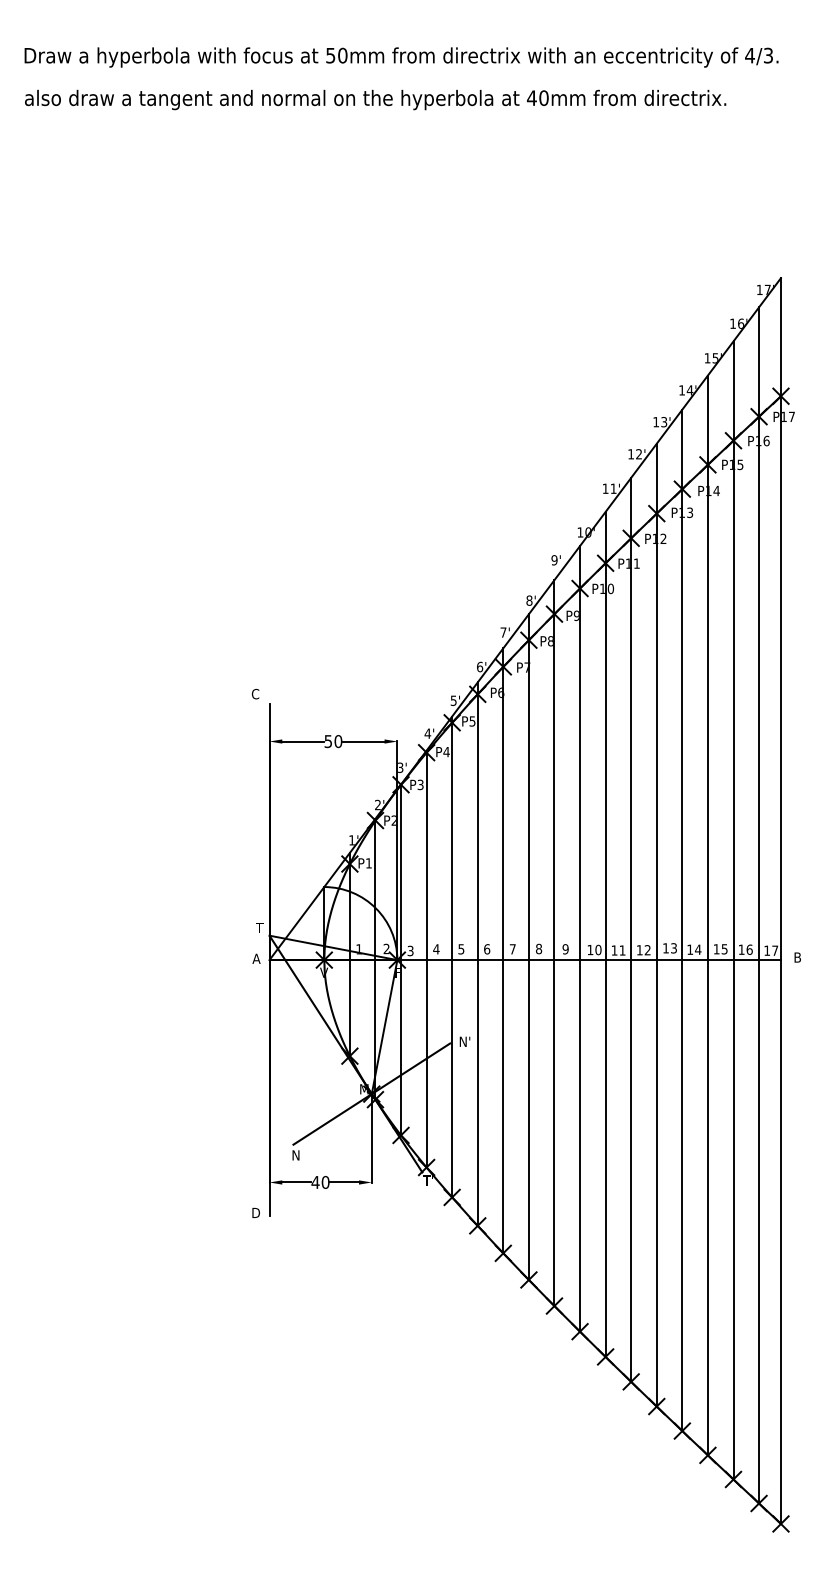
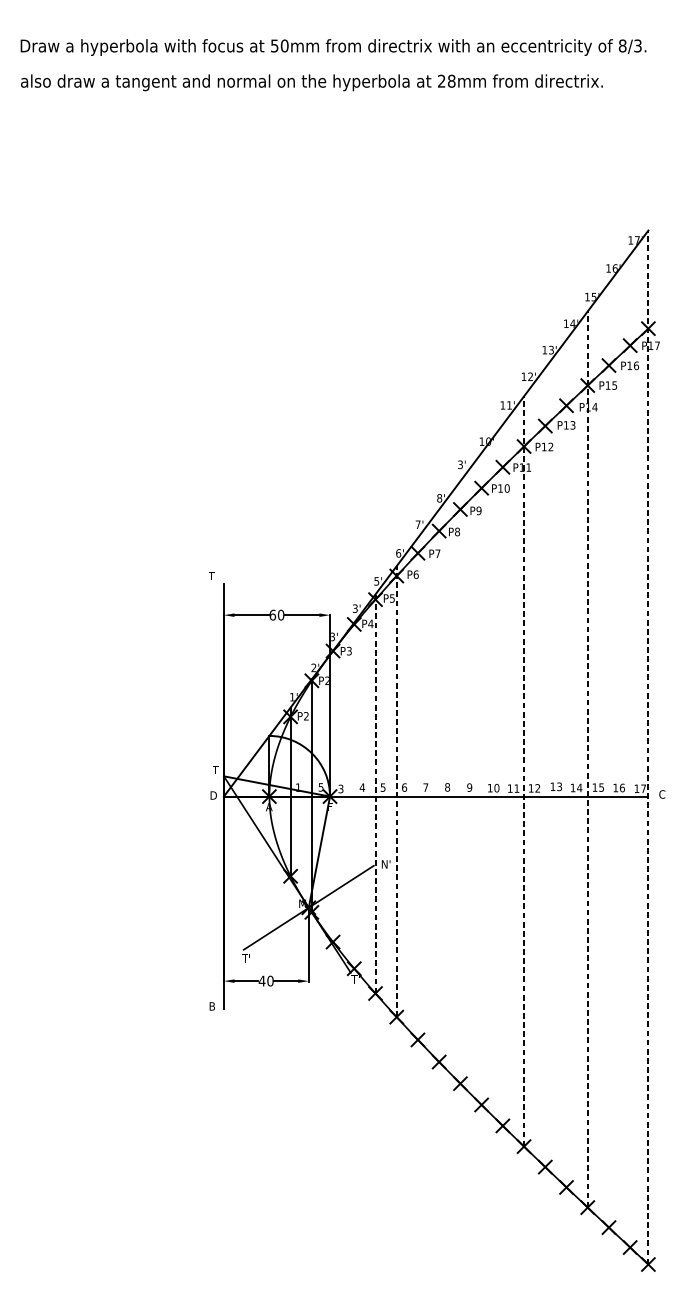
text: (749, 55) -> (622, 45), 4/3. -> 8/3.
text: (537, 97) -> (446, 80), 40mm -> 28mm
text: (554, 560) -> (460, 464), 9' -> 3'
text: (255, 693) -> (212, 575), C -> T
text: (427, 733) -> (355, 608), 4' -> 3'
text: (328, 741) -> (272, 615), 50 -> 60
text: (368, 863) -> (306, 716), P1 -> P2
line: (780, 901) -> (647, 747), solid -> dashed
line: (759, 905) -> (630, 751), removed
line: (733, 910) -> (608, 755), removed
line: (707, 915) -> (587, 759), solid -> dashed
line: (682, 920) -> (566, 763), removed
line: (656, 924) -> (545, 767), removed
line: (631, 929) -> (524, 771), solid -> dashed
line: (605, 933) -> (502, 774), removed
line: (580, 938) -> (482, 778), removed
line: (554, 943) -> (460, 782), removed
line: (528, 946) -> (438, 785), removed
text: (386, 948) -> (321, 786), 2 -> 5
line: (503, 950) -> (418, 788), removed
line: (477, 954) -> (396, 791), solid -> dashed
line: (452, 956) -> (375, 793), solid -> dashed
text: (797, 957) -> (662, 794), B -> C
text: (256, 958) -> (213, 795), A -> D
line: (426, 958) -> (354, 795), removed
line: (401, 959) -> (333, 796), removed
text: (324, 972) -> (269, 806), V -> A
text: (295, 1155) -> (245, 958), N -> T'
text: (256, 1212) -> (213, 1006), D -> B

